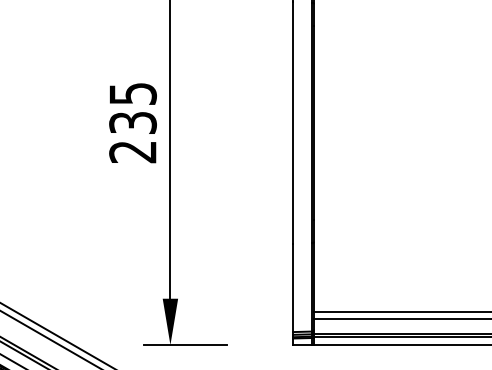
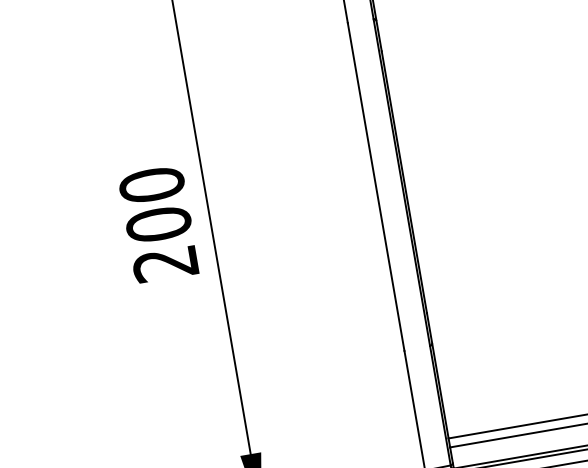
text: (132, 108) -> (154, 205), 235 -> 200

